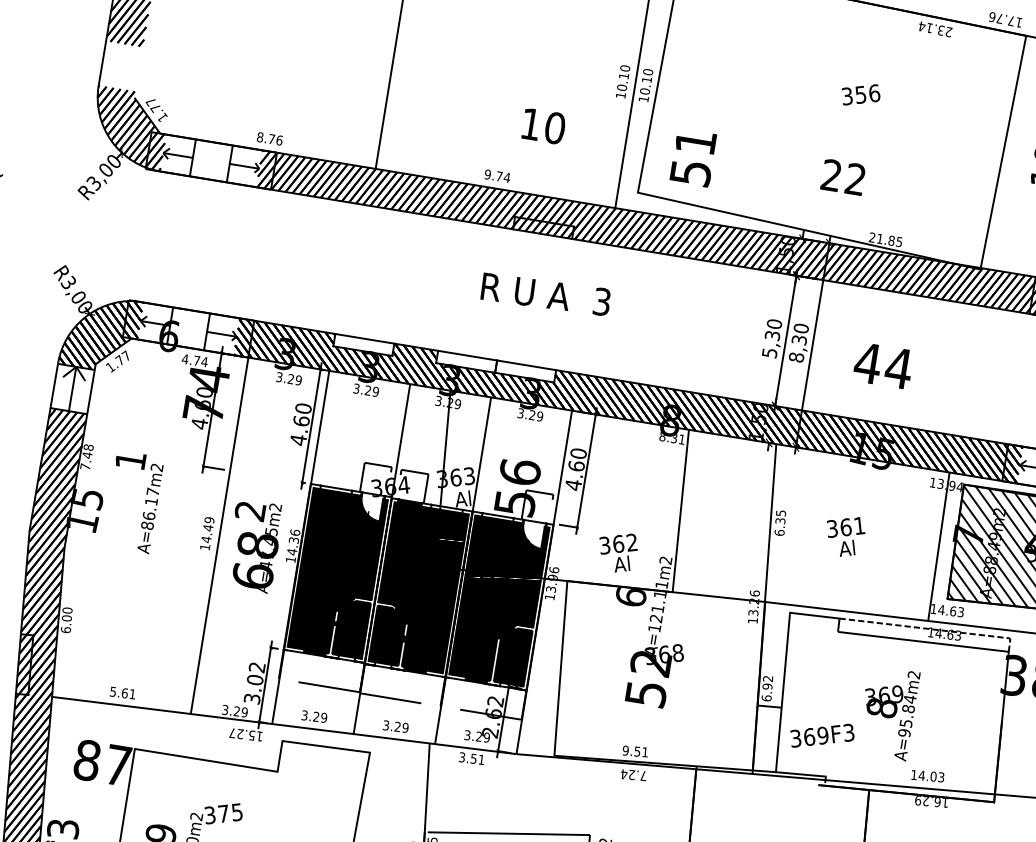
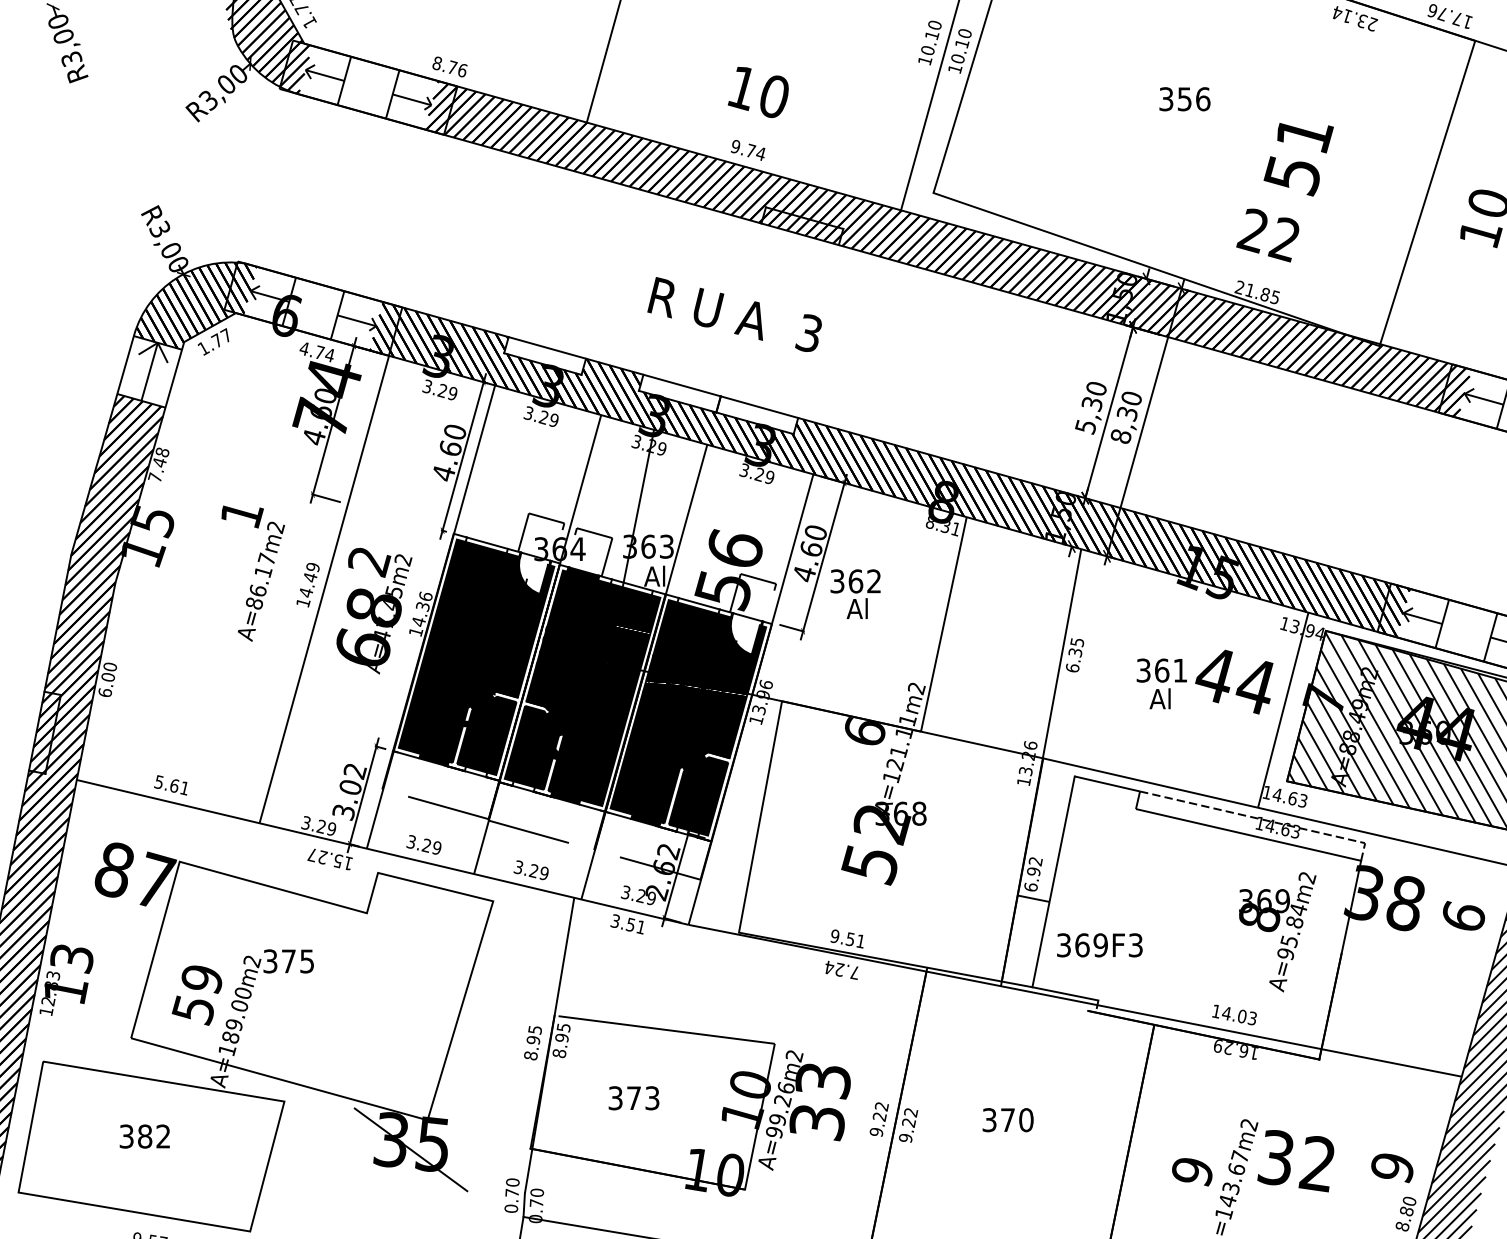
text: (860, 95) -> (1184, 99), moved
text: (542, 125) -> (757, 91), moved
text: (693, 161) -> (1298, 159), moved
text: (842, 177) -> (1267, 235), moved
text: (544, 293) -> (734, 314), moved
text: (882, 366) -> (1234, 681), moved
text: (143, 503) -> (252, 573), moved
text: (619, 553) -> (855, 593), moved
text: (896, 717) -> (1277, 932), moved

